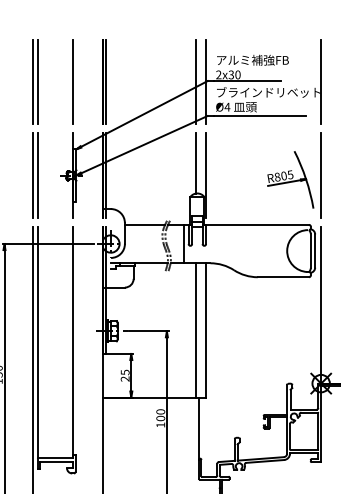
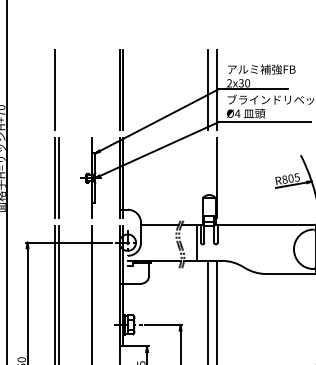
line: (38, 81) -> (59, 89), removed
line: (72, 81) -> (91, 89), removed
line: (196, 163) -> (208, 166), removed

